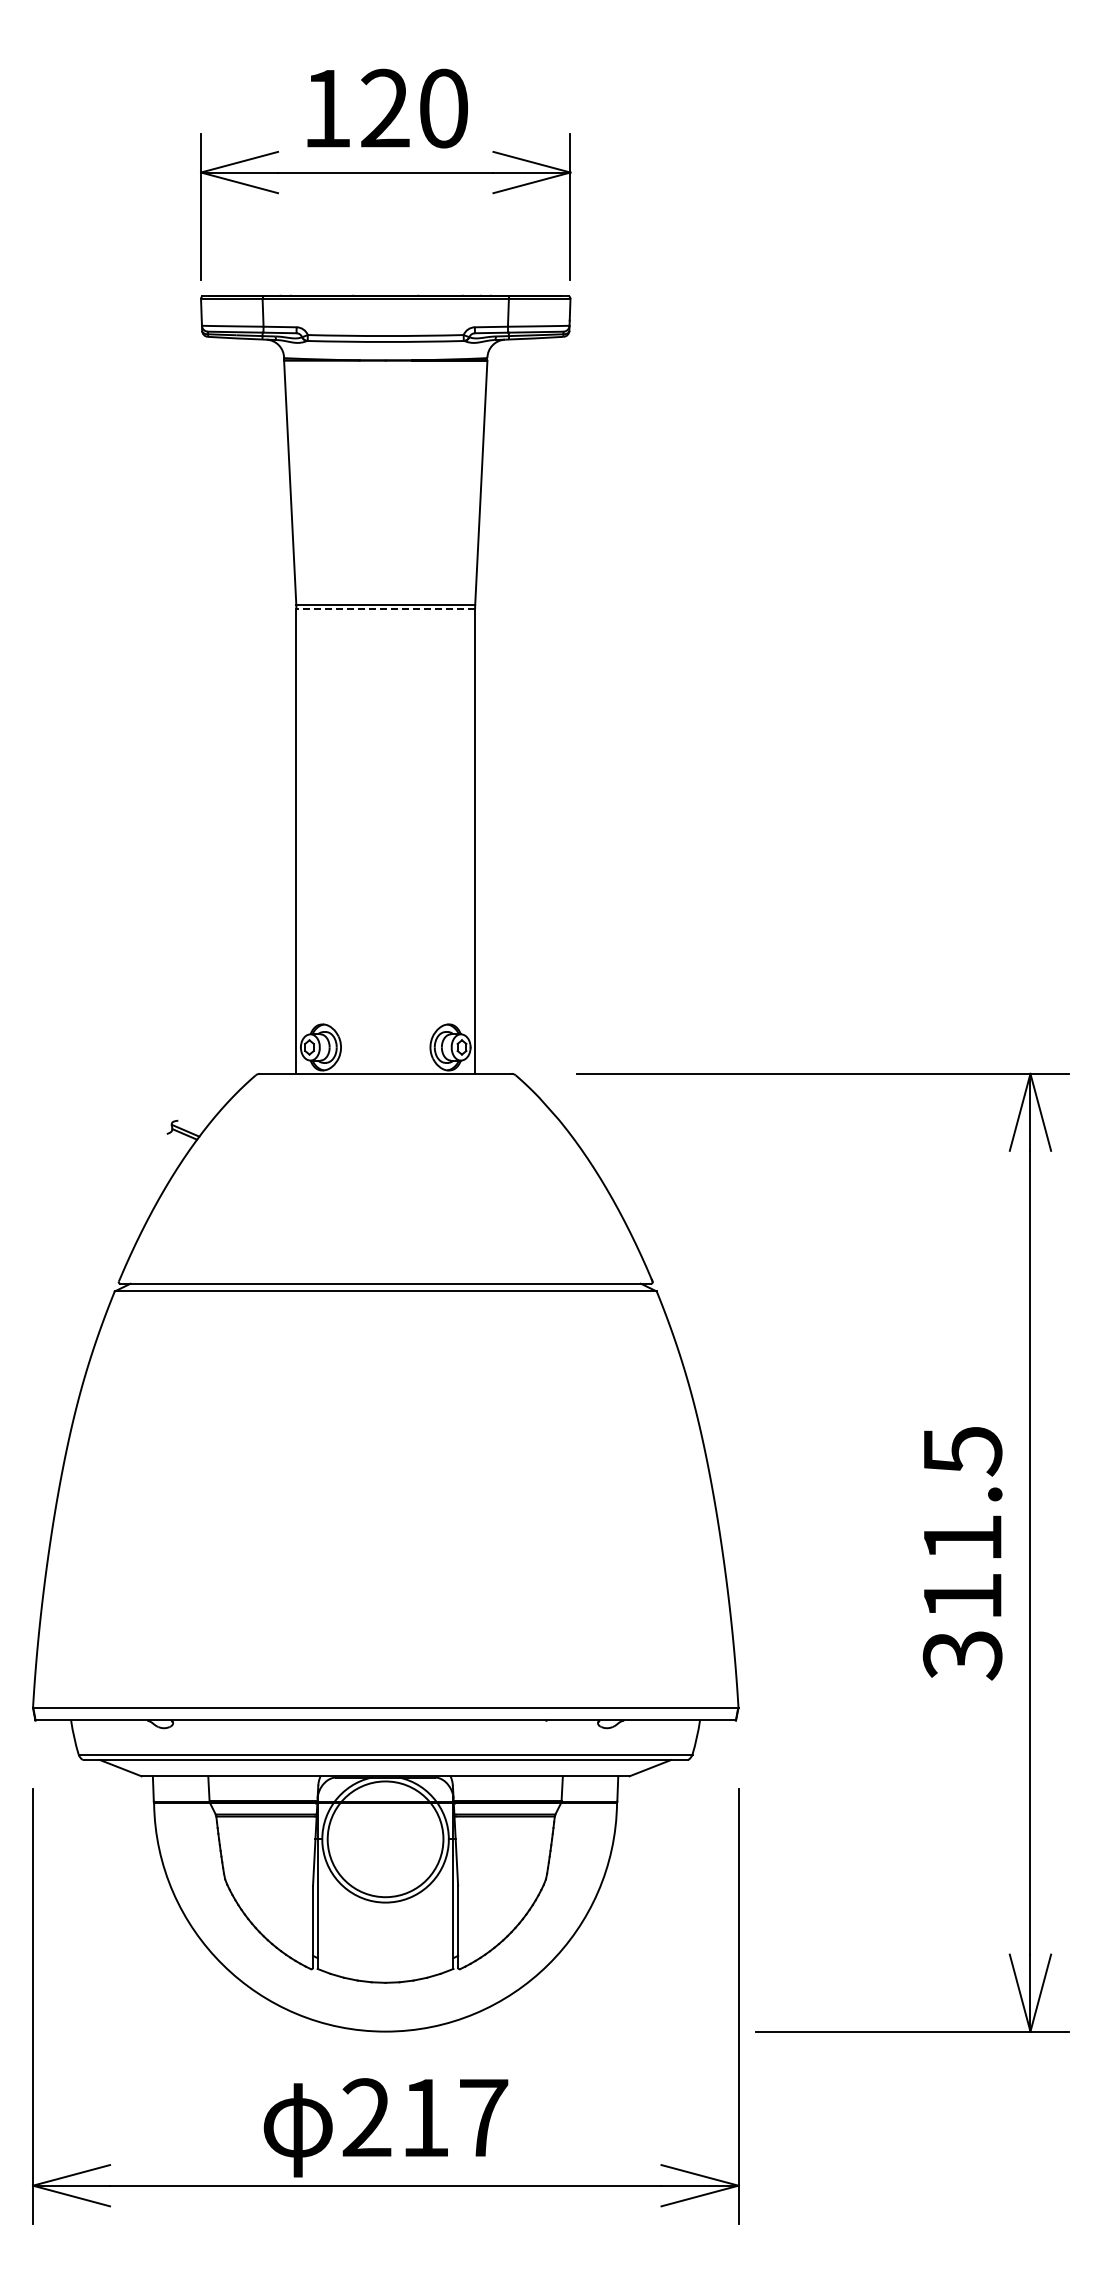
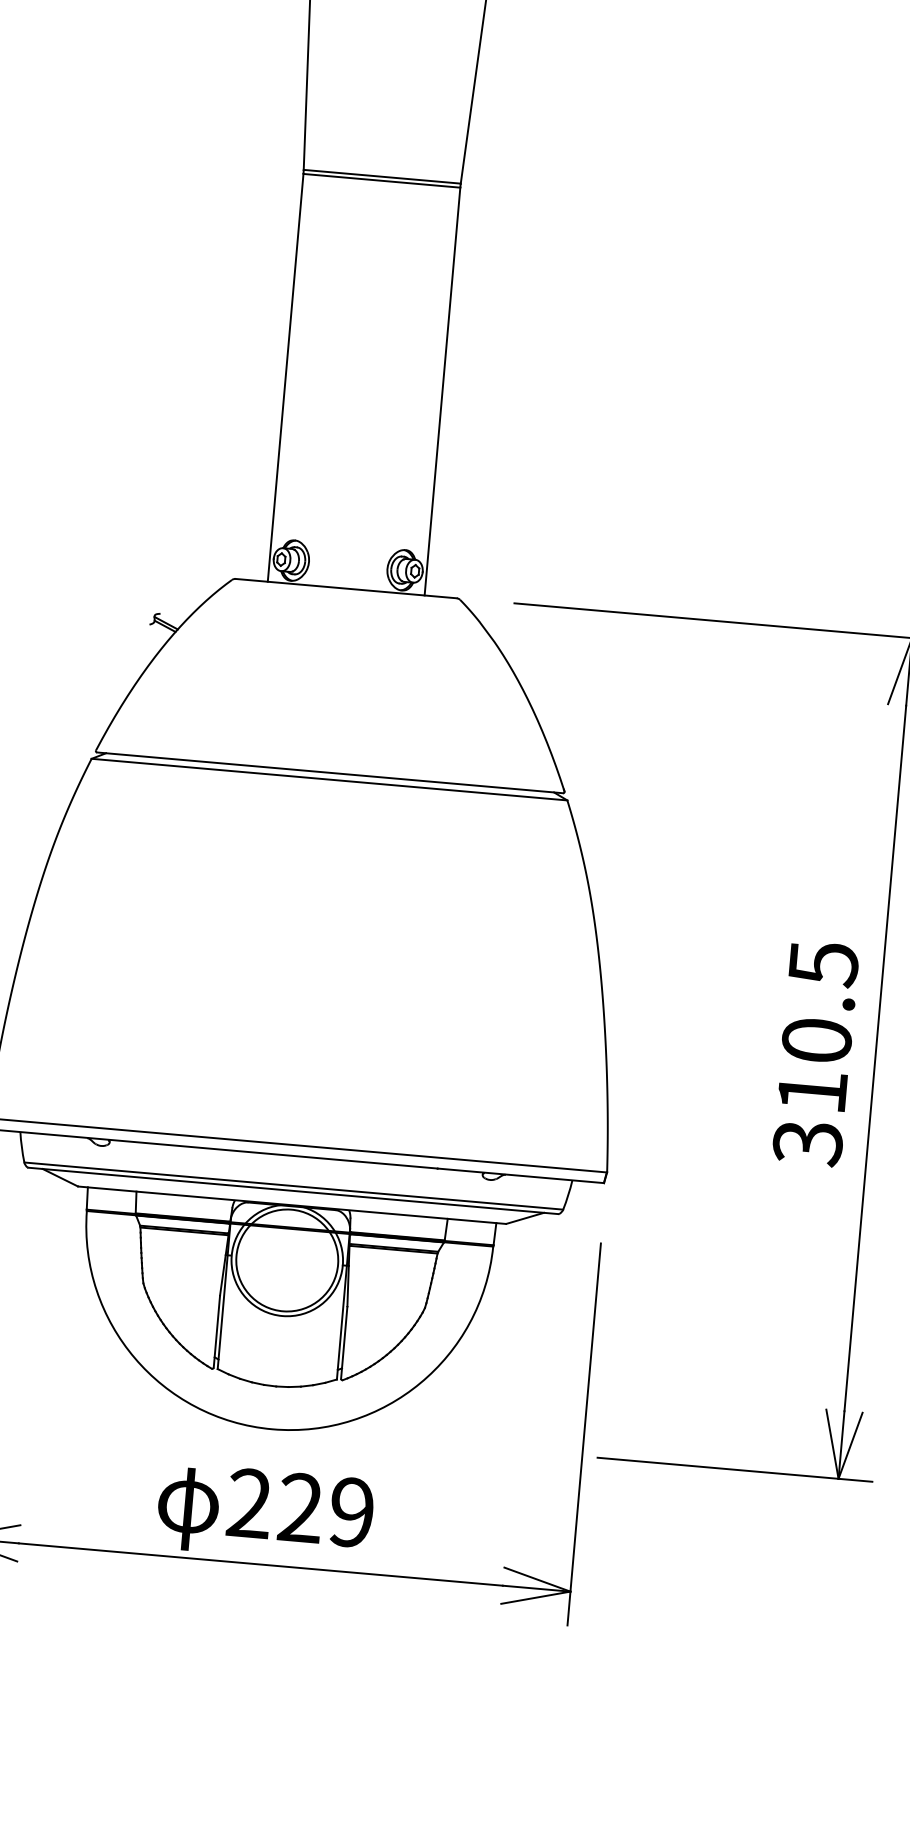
line: (385, 609) -> (381, 181), dashed -> solid
text: (962, 1537) -> (816, 1039), 311.5 -> 310.5
text: (454, 2117) -> (326, 1509), 217 -> 229

